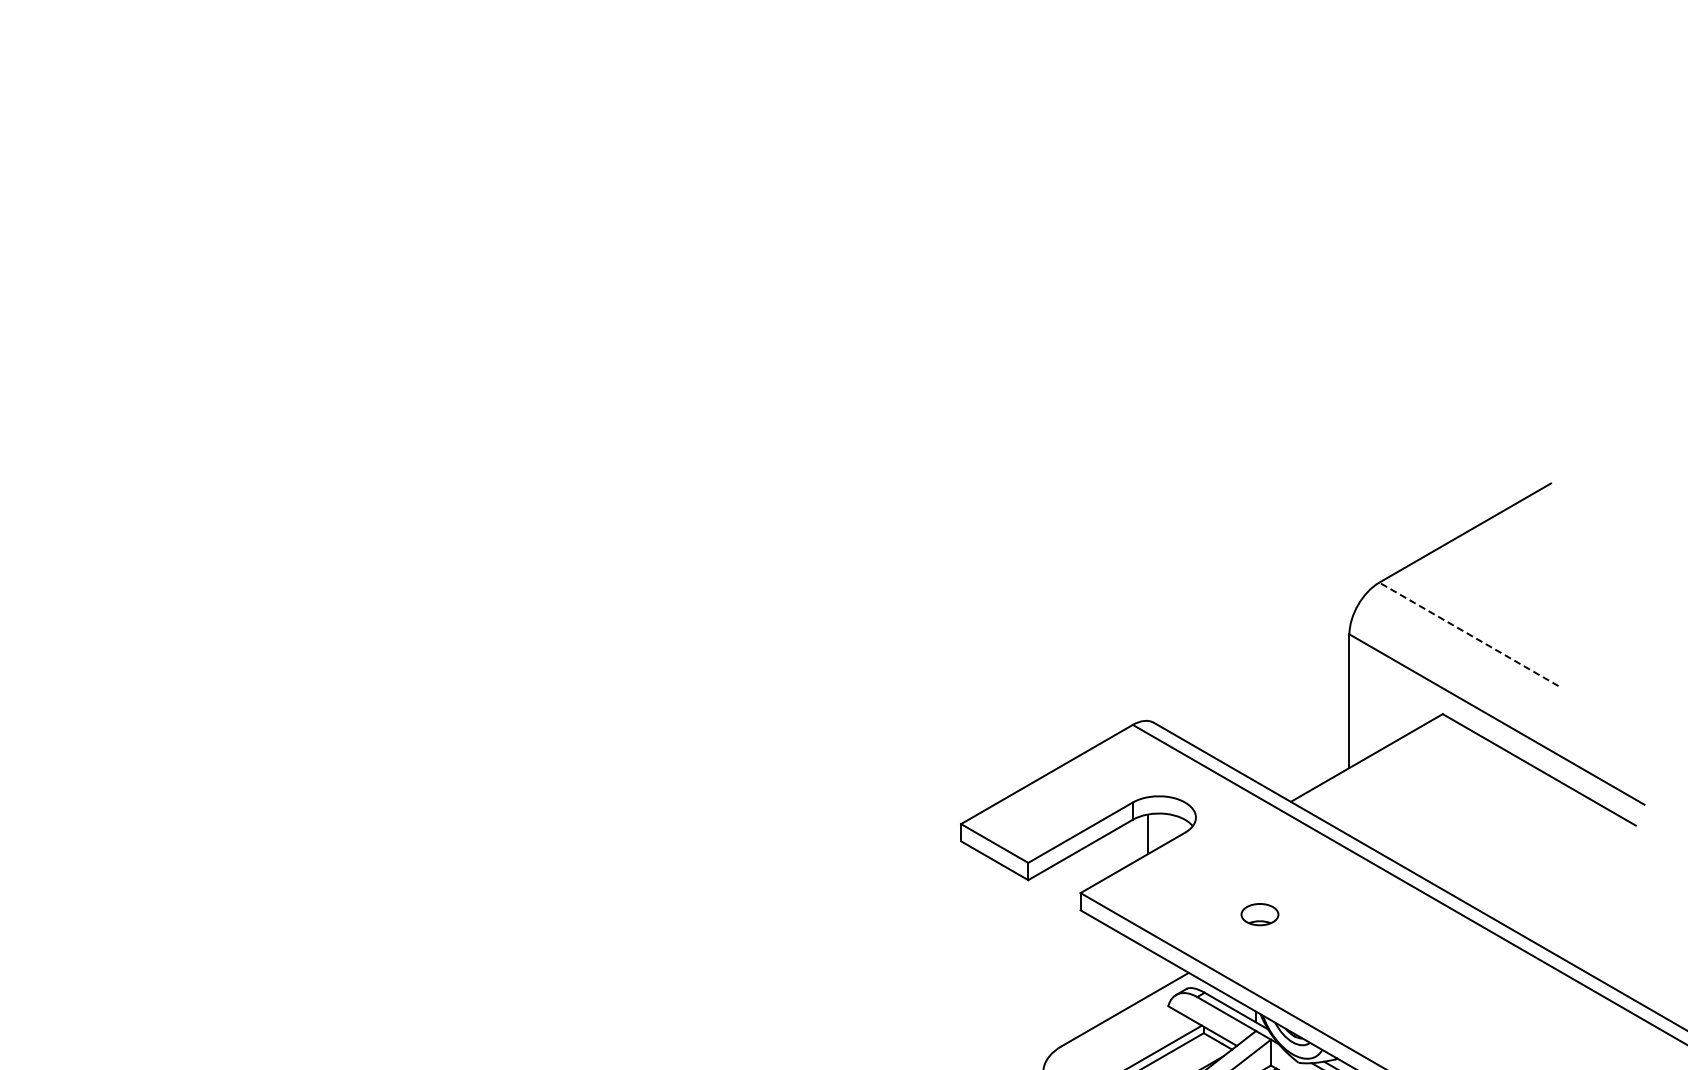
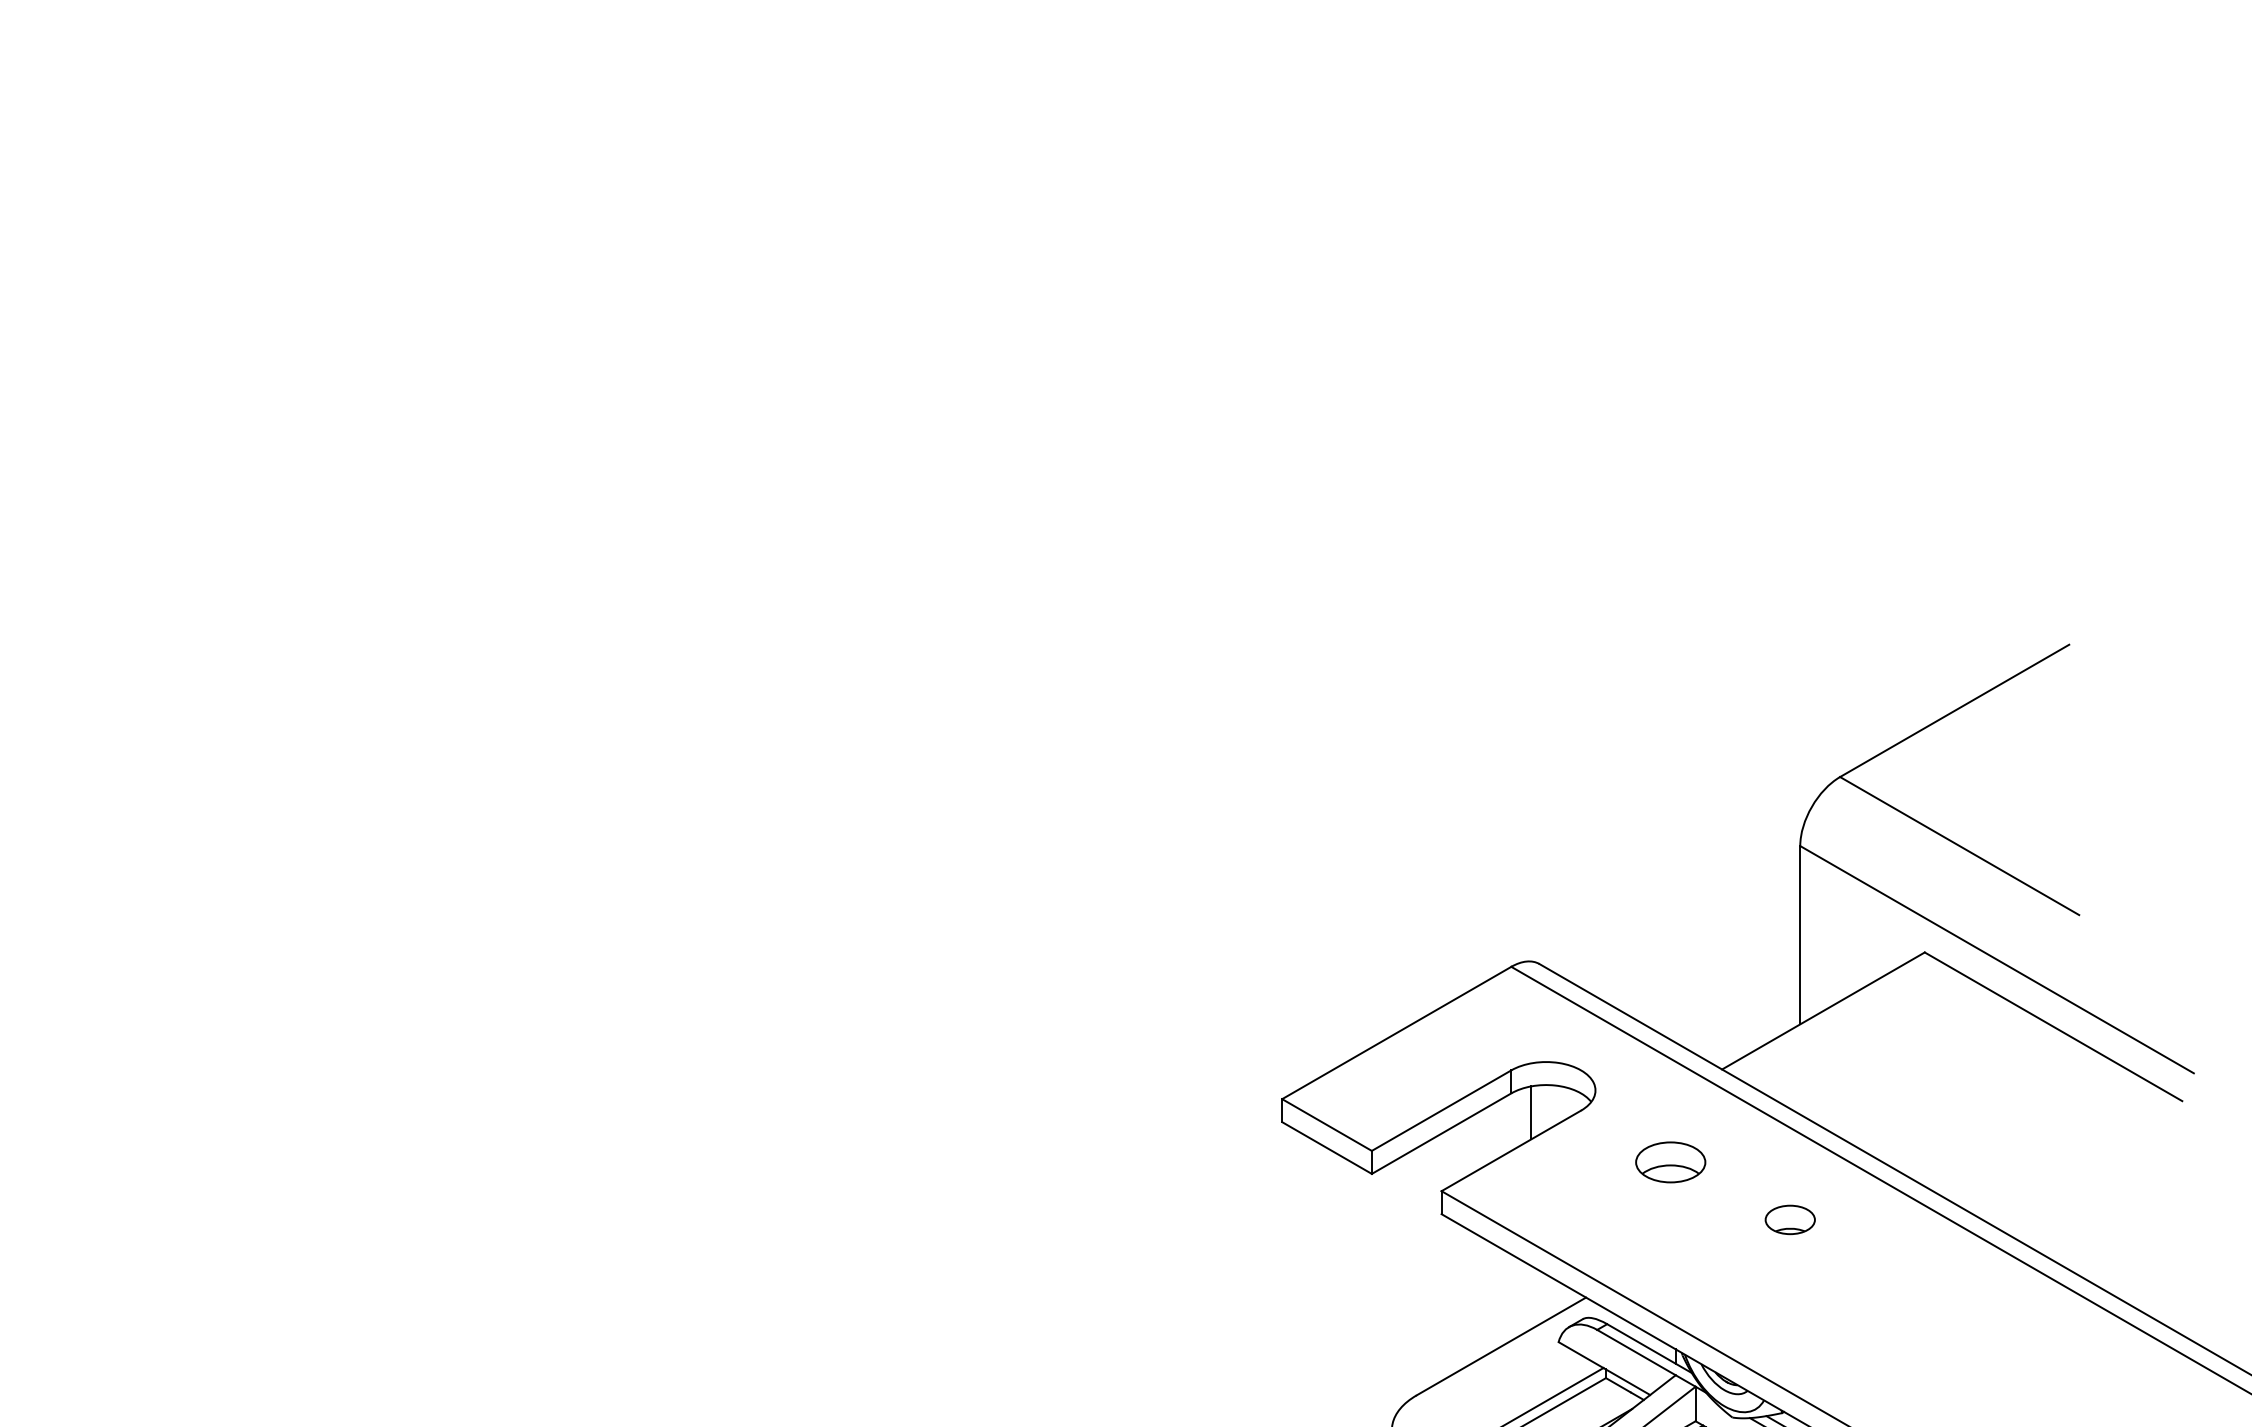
line: (1468, 634) -> (1959, 846), dashed -> solid
part: (1252, 871) -> (1670, 1162), added
part: (1259, 914) -> (1789, 1219), moved

